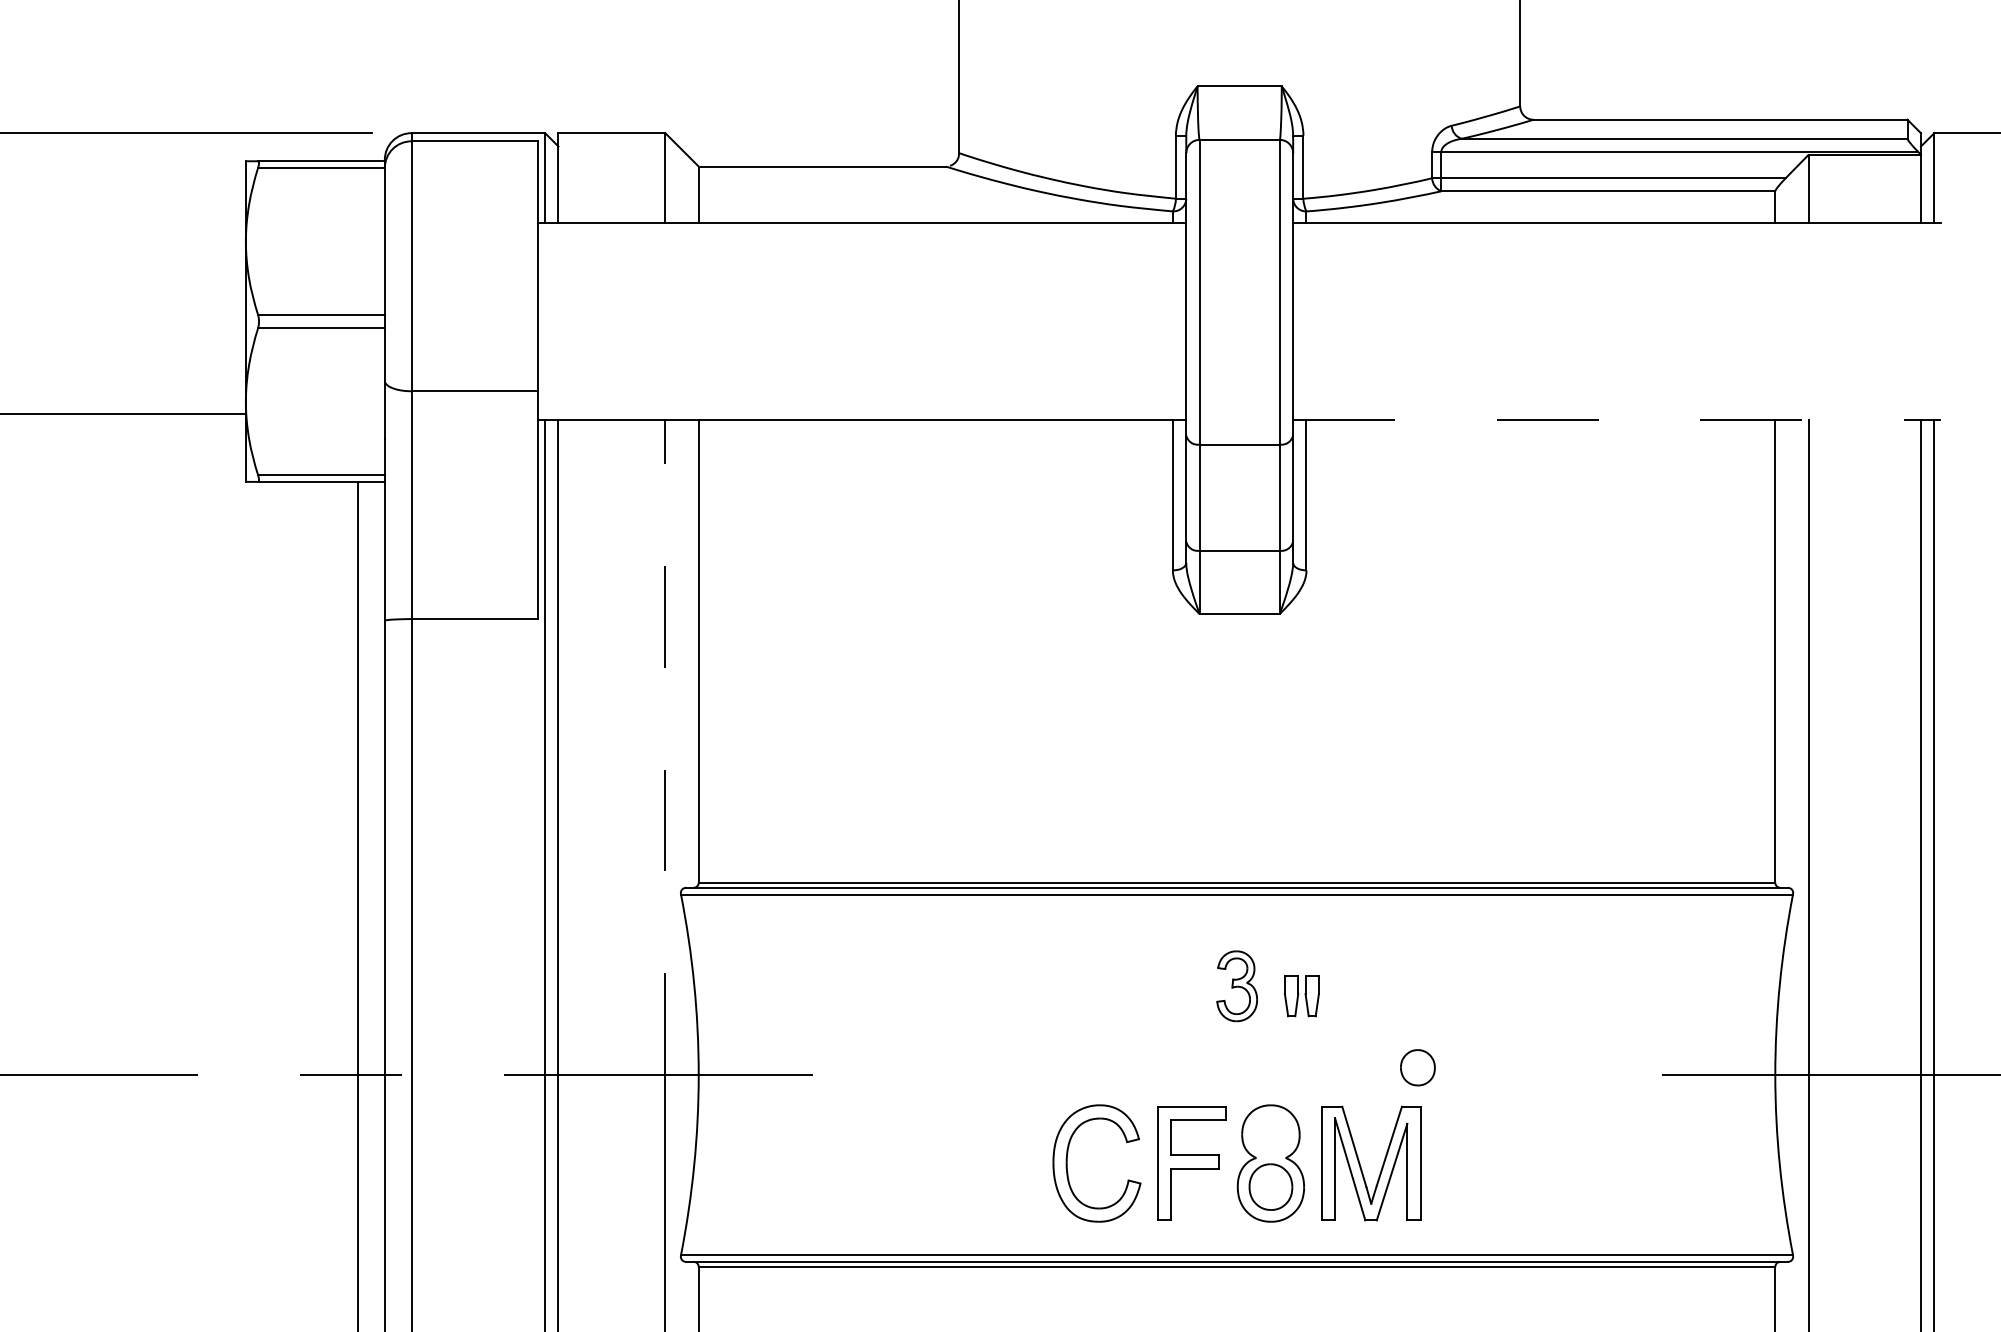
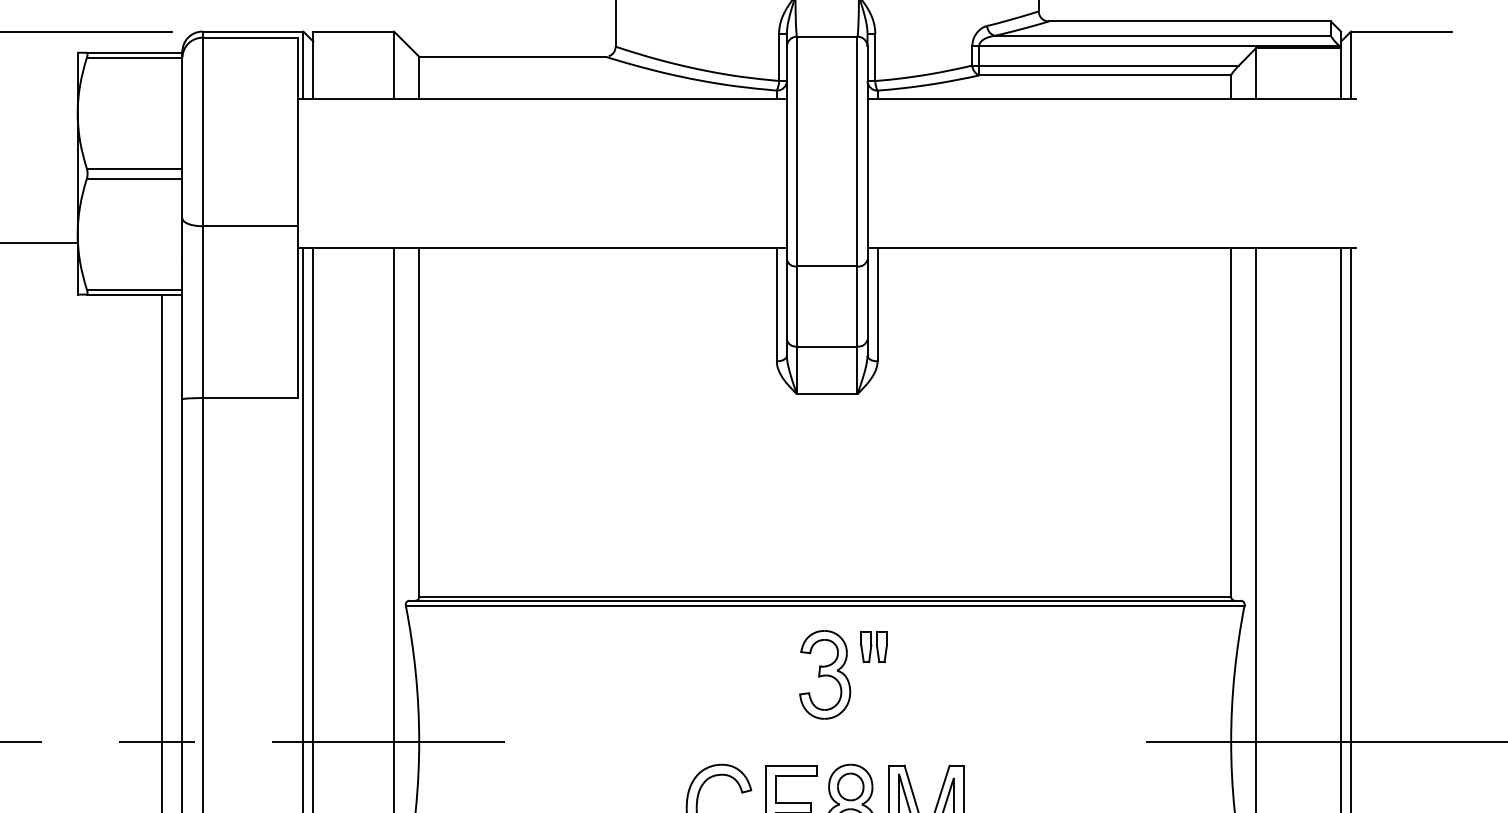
line: (1617, 420) -> (1112, 248), dashed -> solid
line: (665, 747) -> (394, 494), dashed -> solid
part: (1237, 986) -> (825, 675), size x1.67
part: (1301, 996) -> (873, 647), moved
part: (1417, 1067) -> (850, 786), moved

